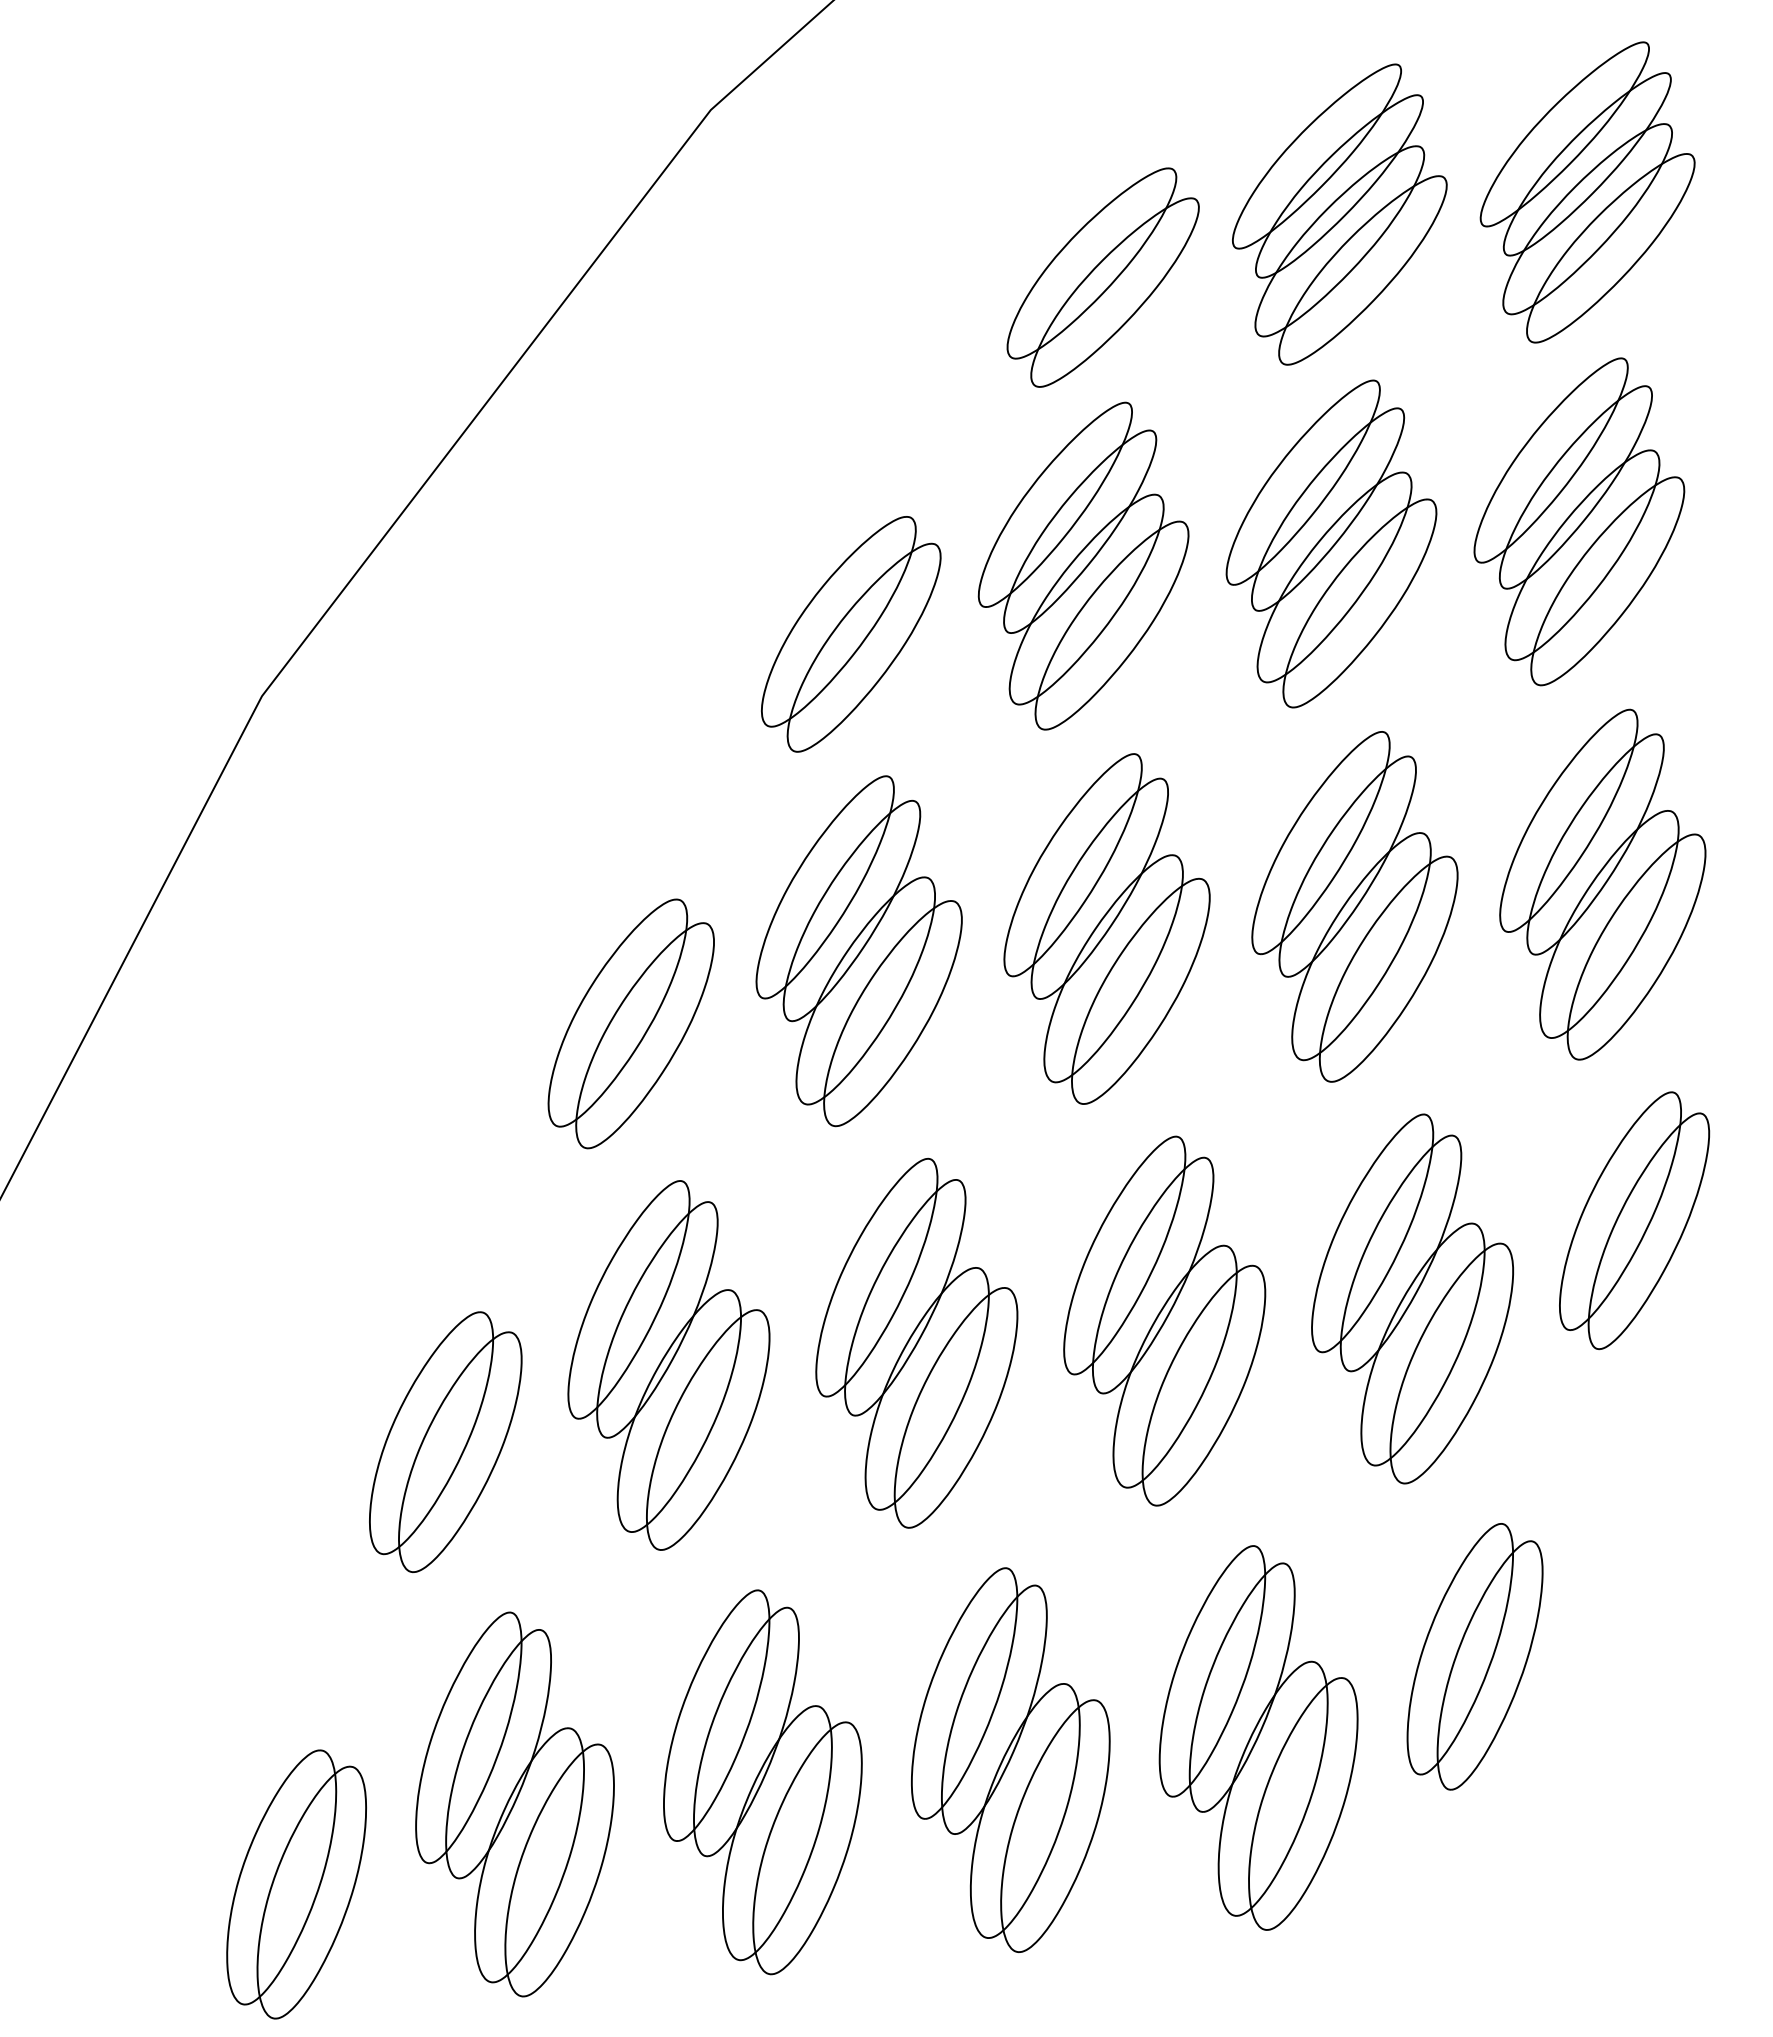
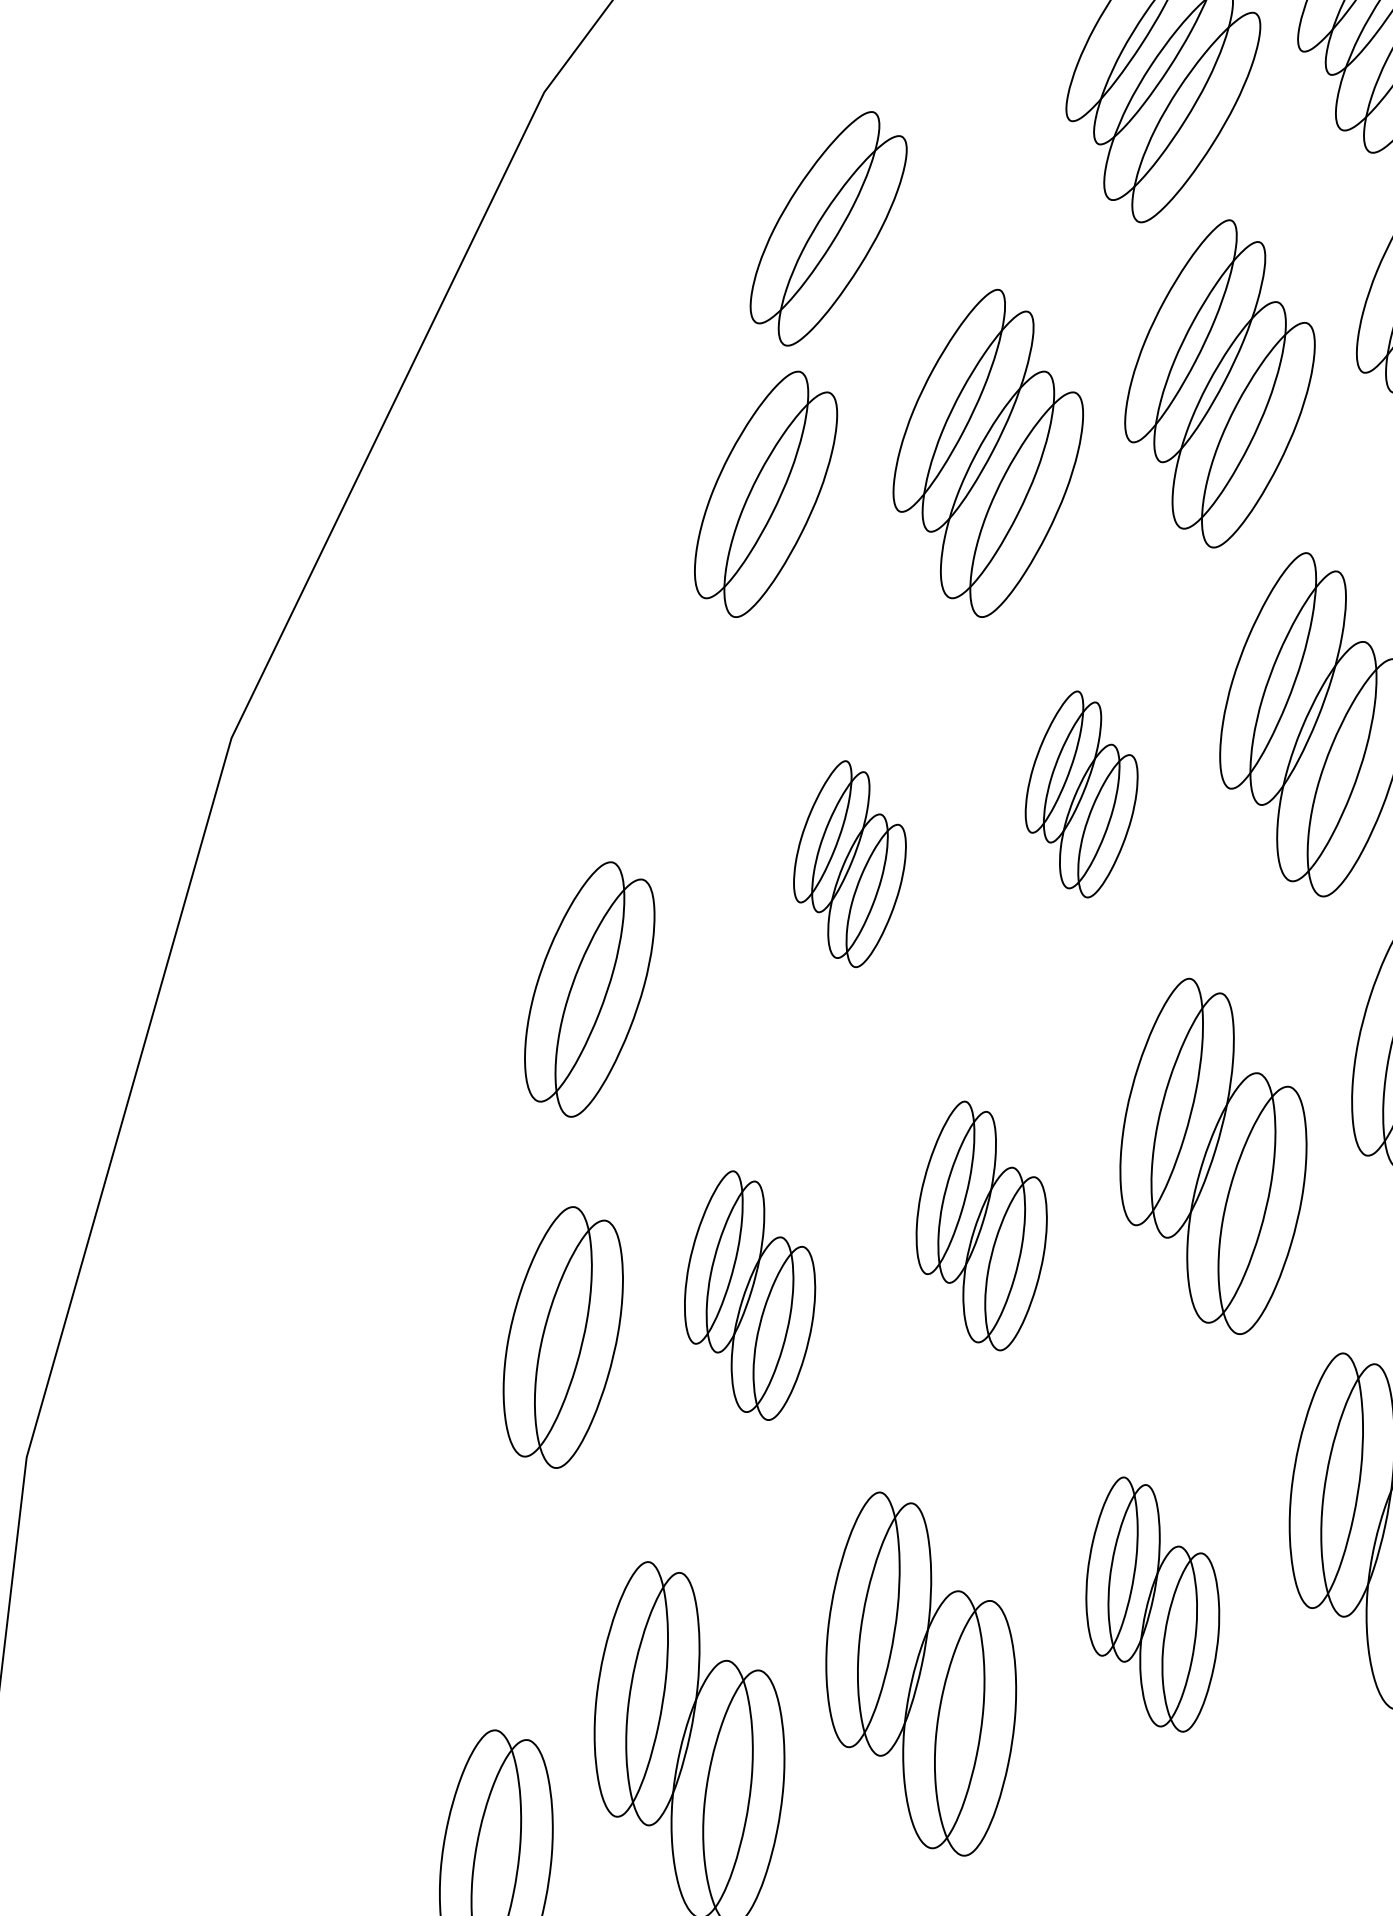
part: (1102, 277) -> (828, 229), moved
part: (851, 634) -> (766, 494), moved
part: (1106, 928) -> (1081, 794), size x0.6
part: (858, 951) -> (849, 864), size x0.6
part: (630, 1023) -> (589, 989), moved
part: (916, 1342) -> (981, 1225), size x0.7
part: (668, 1365) -> (749, 1295), size x0.7
part: (445, 1441) -> (563, 1337), moved
part: (1010, 1759) -> (1152, 1604), size x0.7

